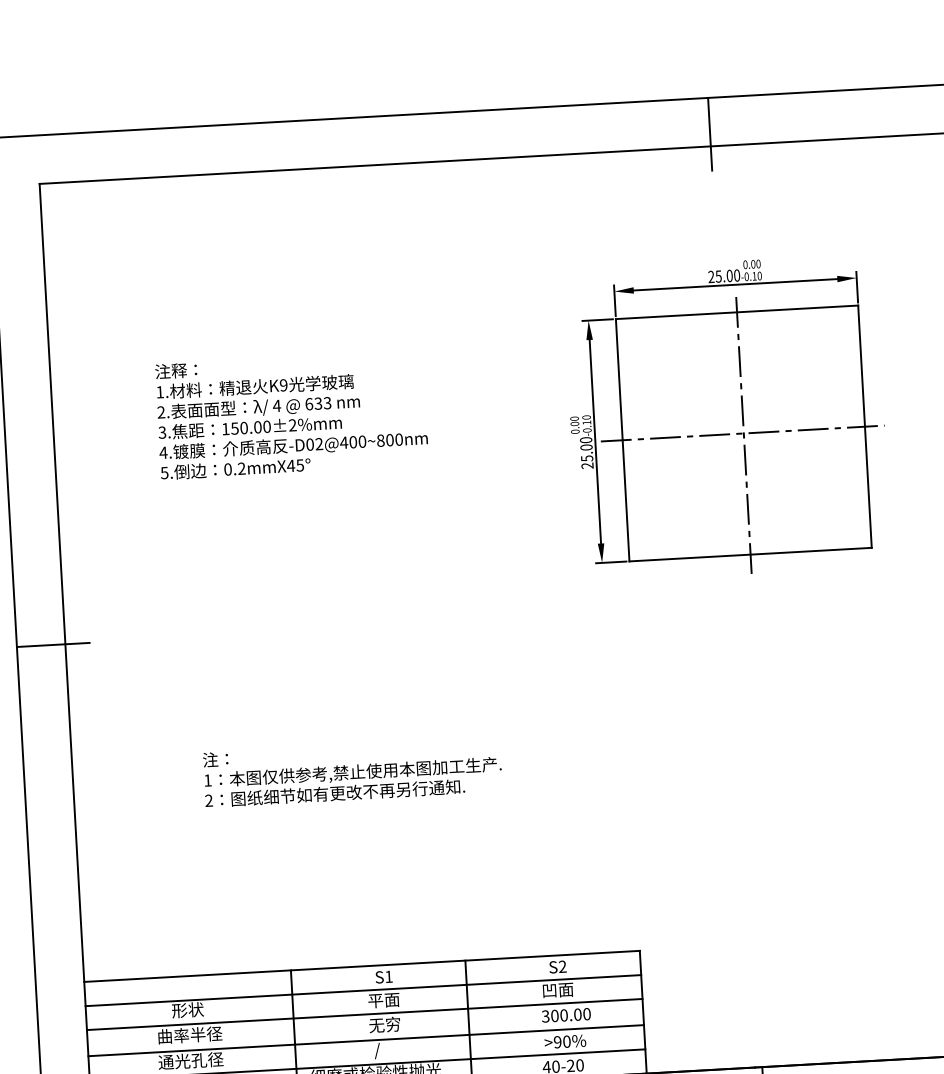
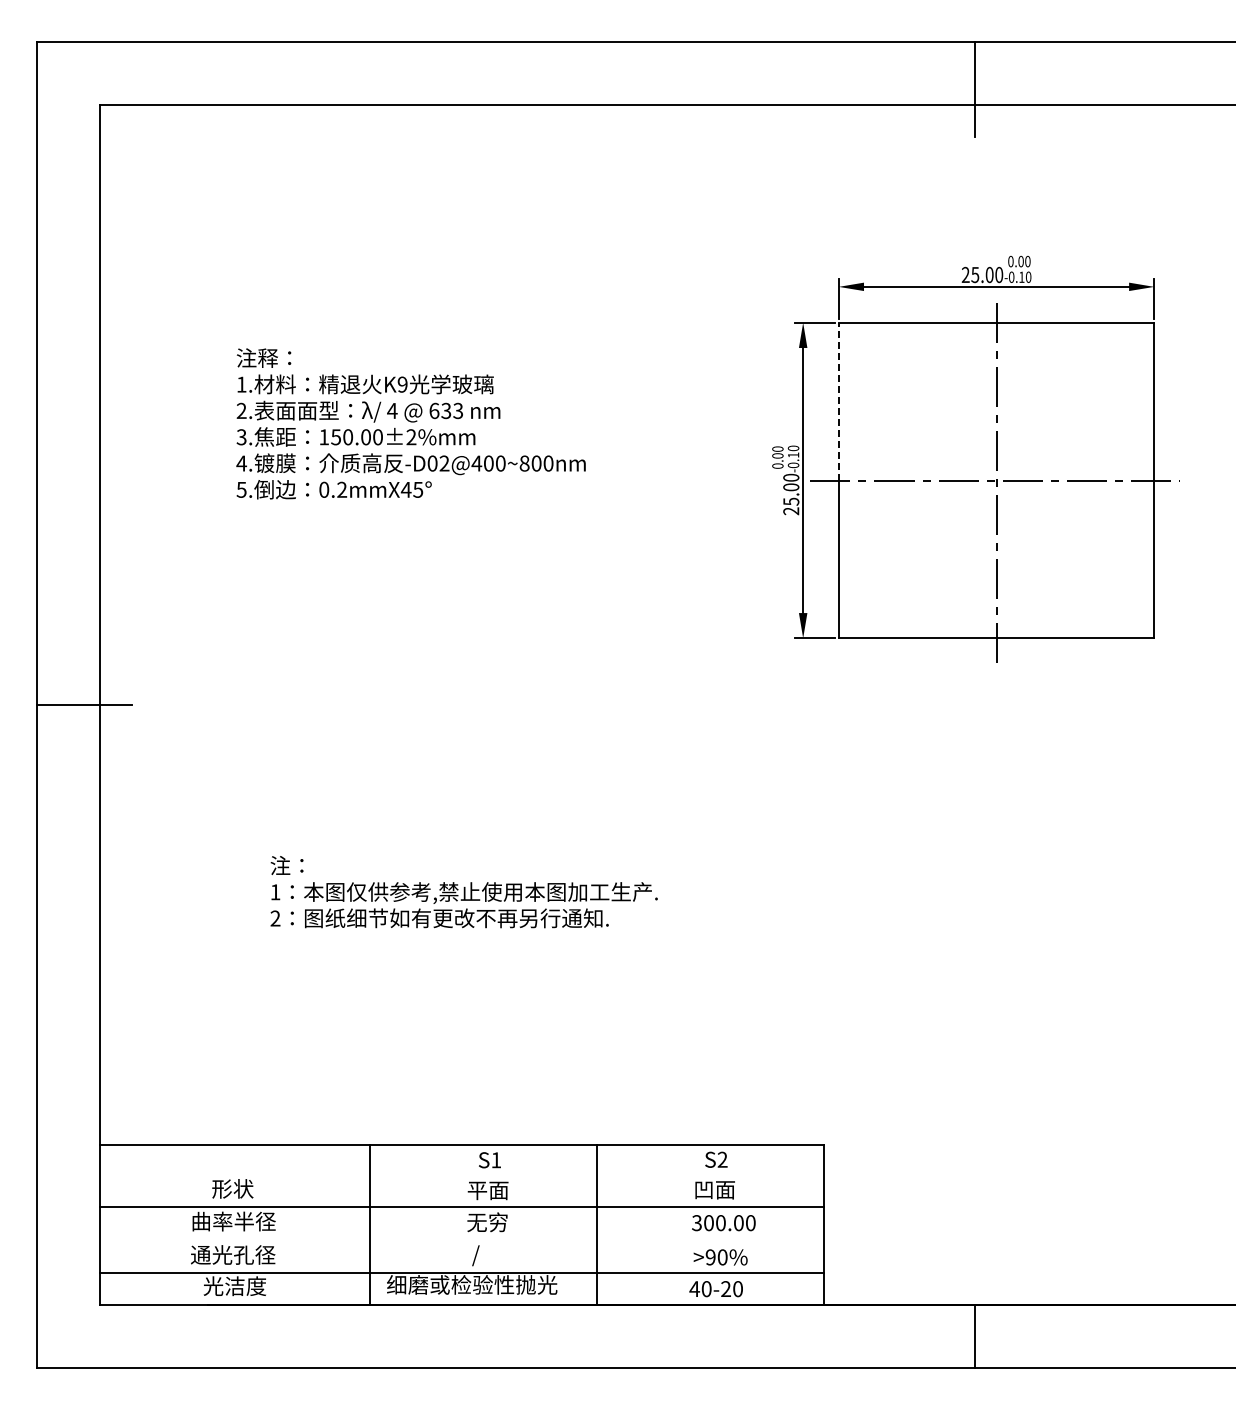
line: (619, 379) -> (838, 401), solid -> dashed
line: (362, 990) -> (461, 1176), removed
line: (365, 1040) -> (461, 1241), removed

